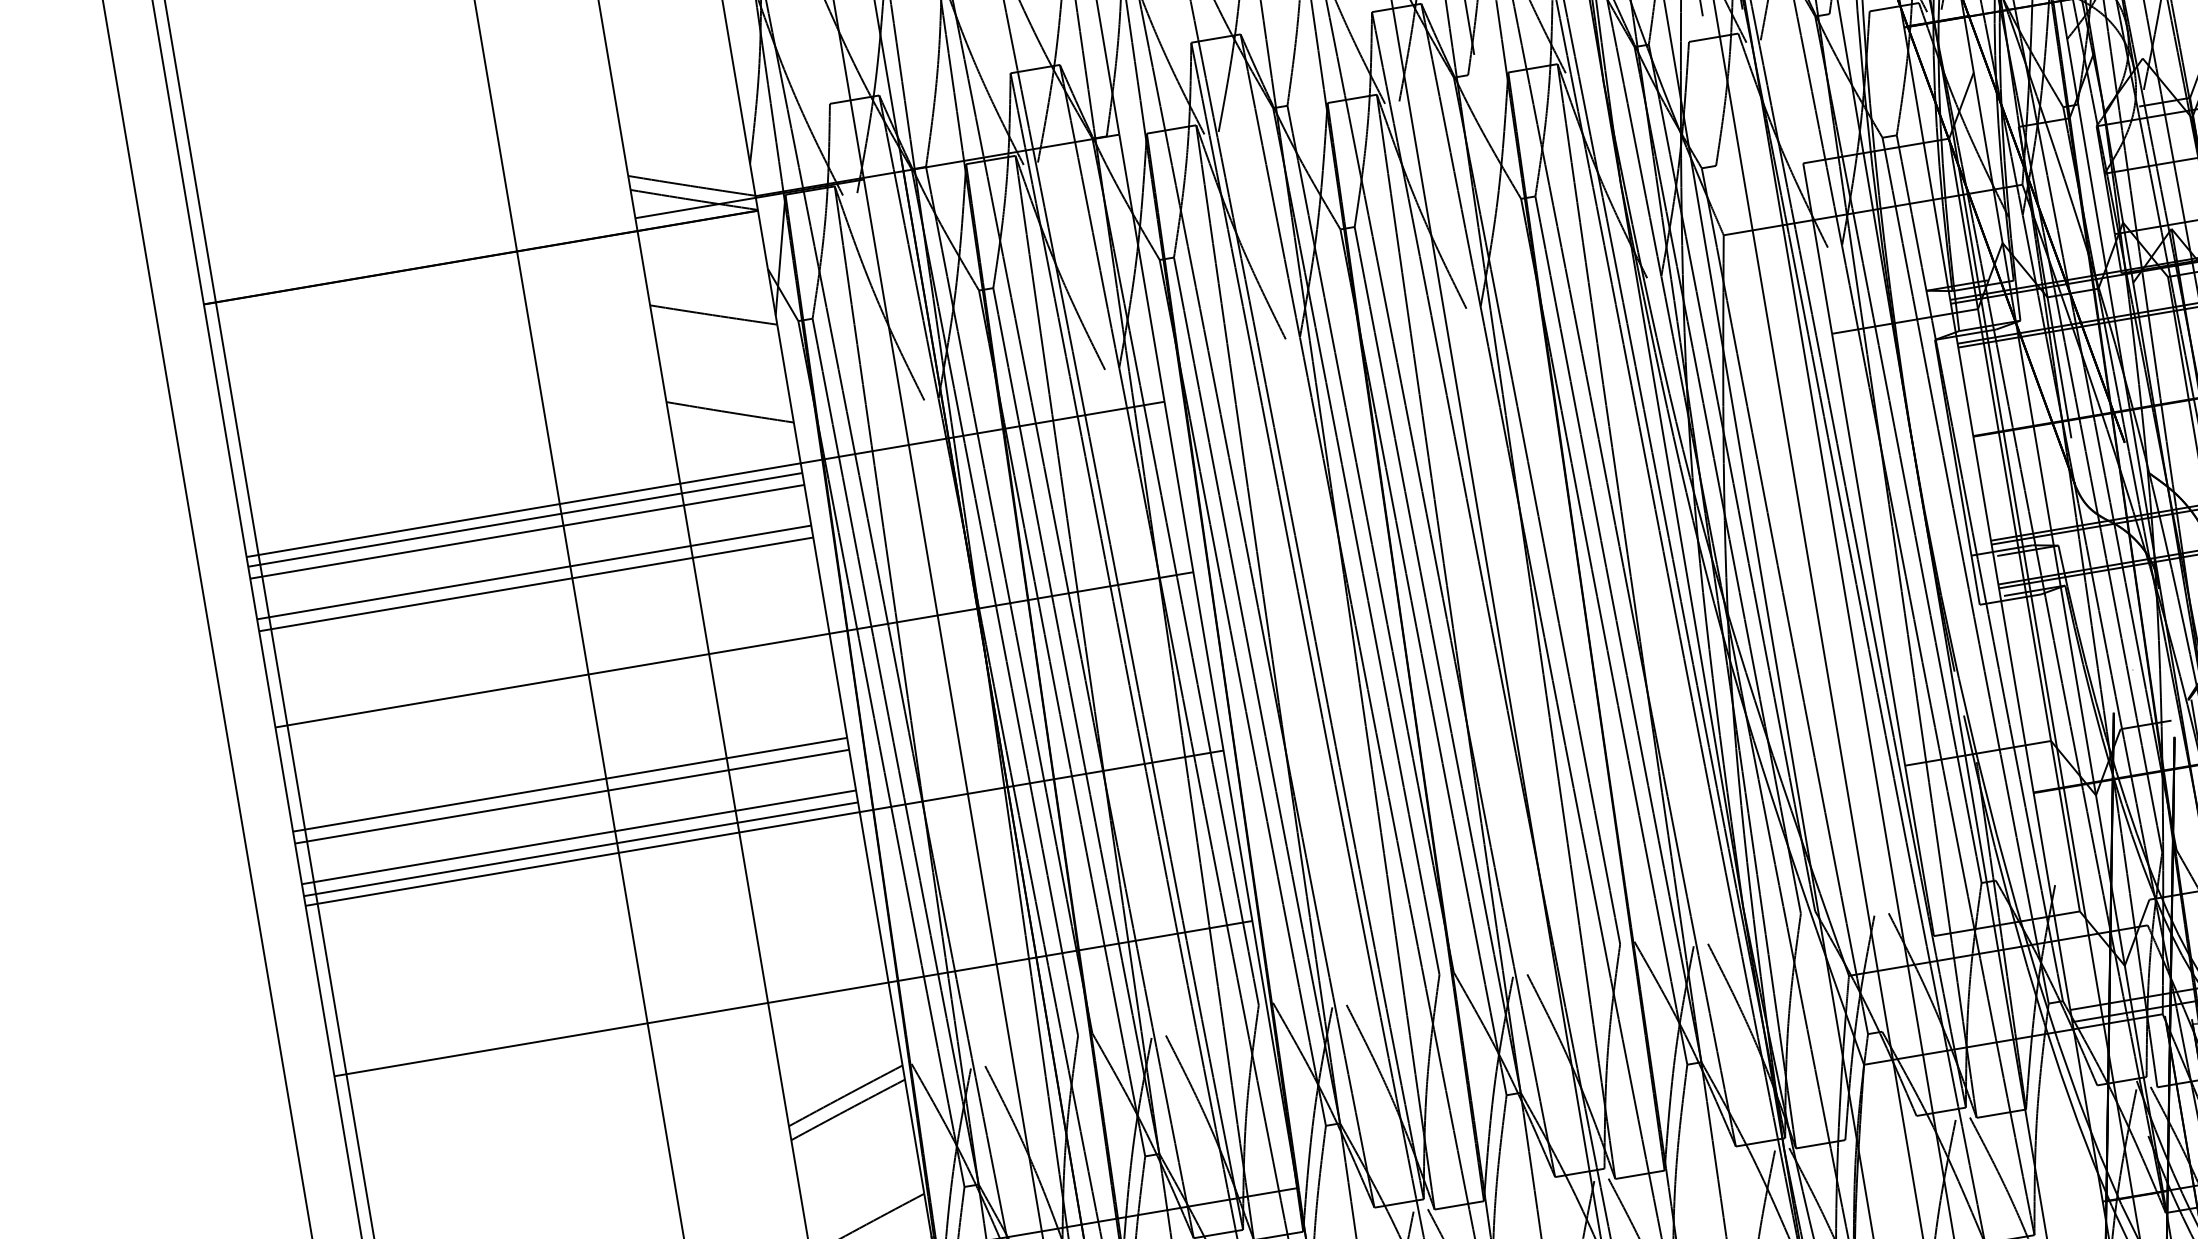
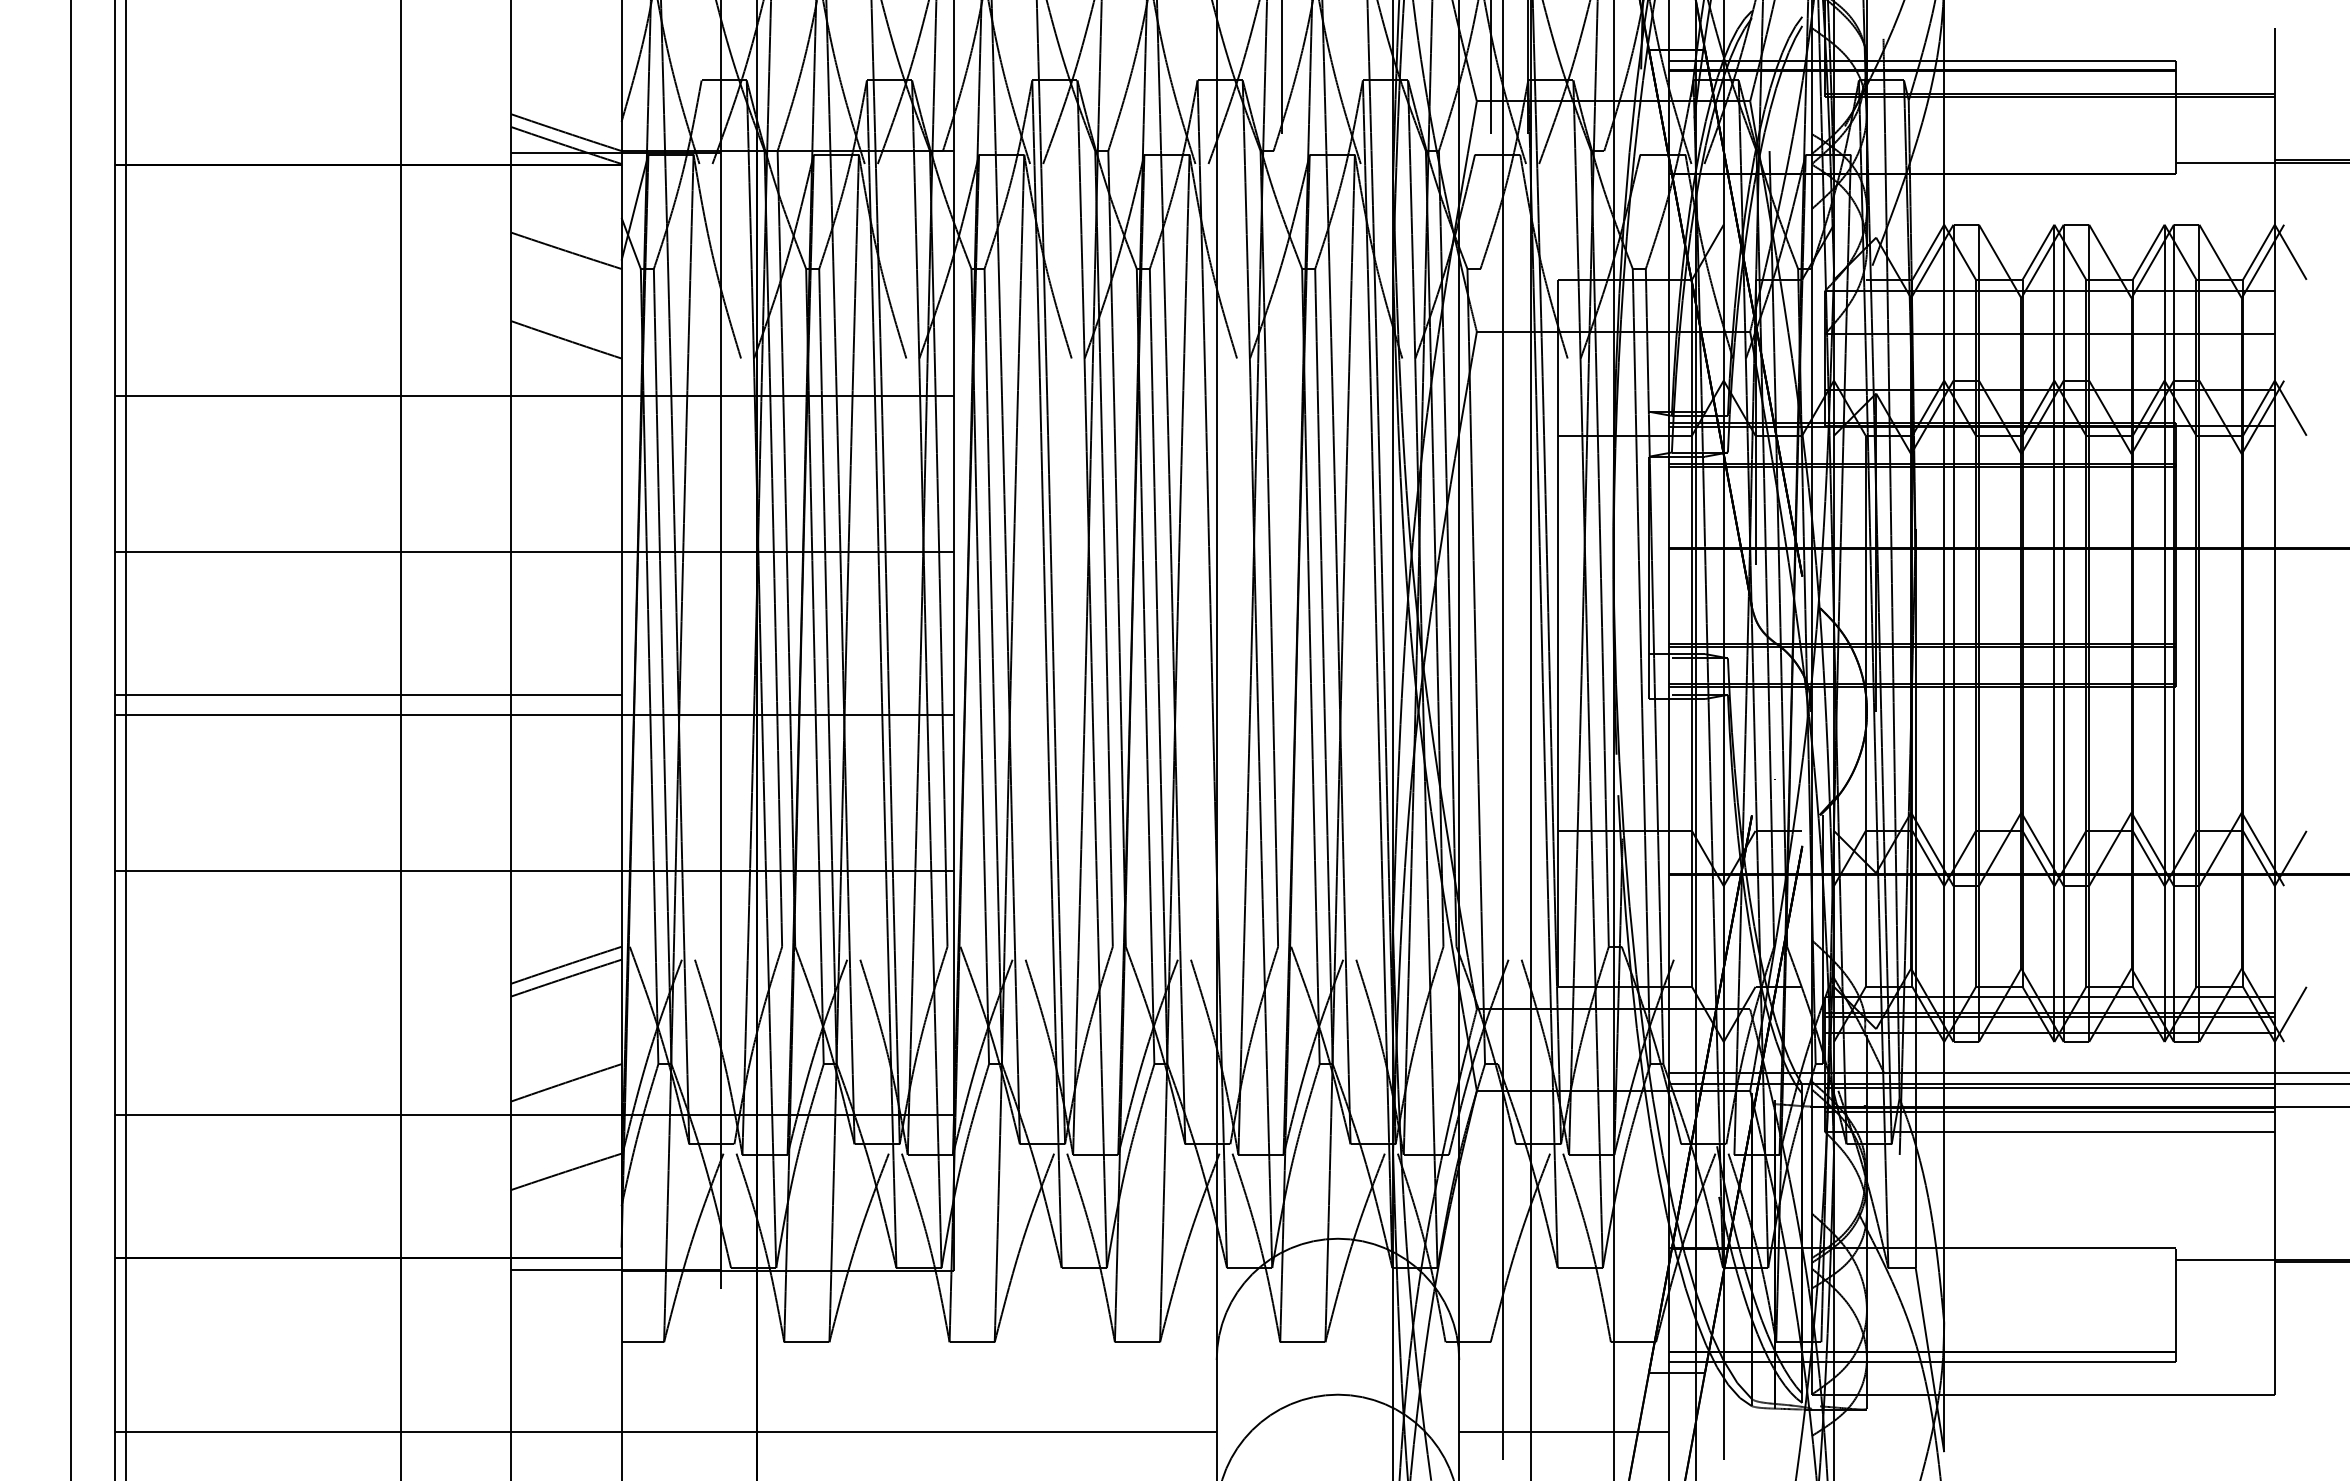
line: (524, 519) -> (367, 404), removed
line: (526, 531) -> (367, 415), removed
line: (533, 572) -> (367, 452), removed
line: (535, 584) -> (367, 463), removed
line: (569, 785) -> (367, 647), removed
line: (571, 796) -> (367, 657), removed
line: (580, 849) -> (367, 706), removed

